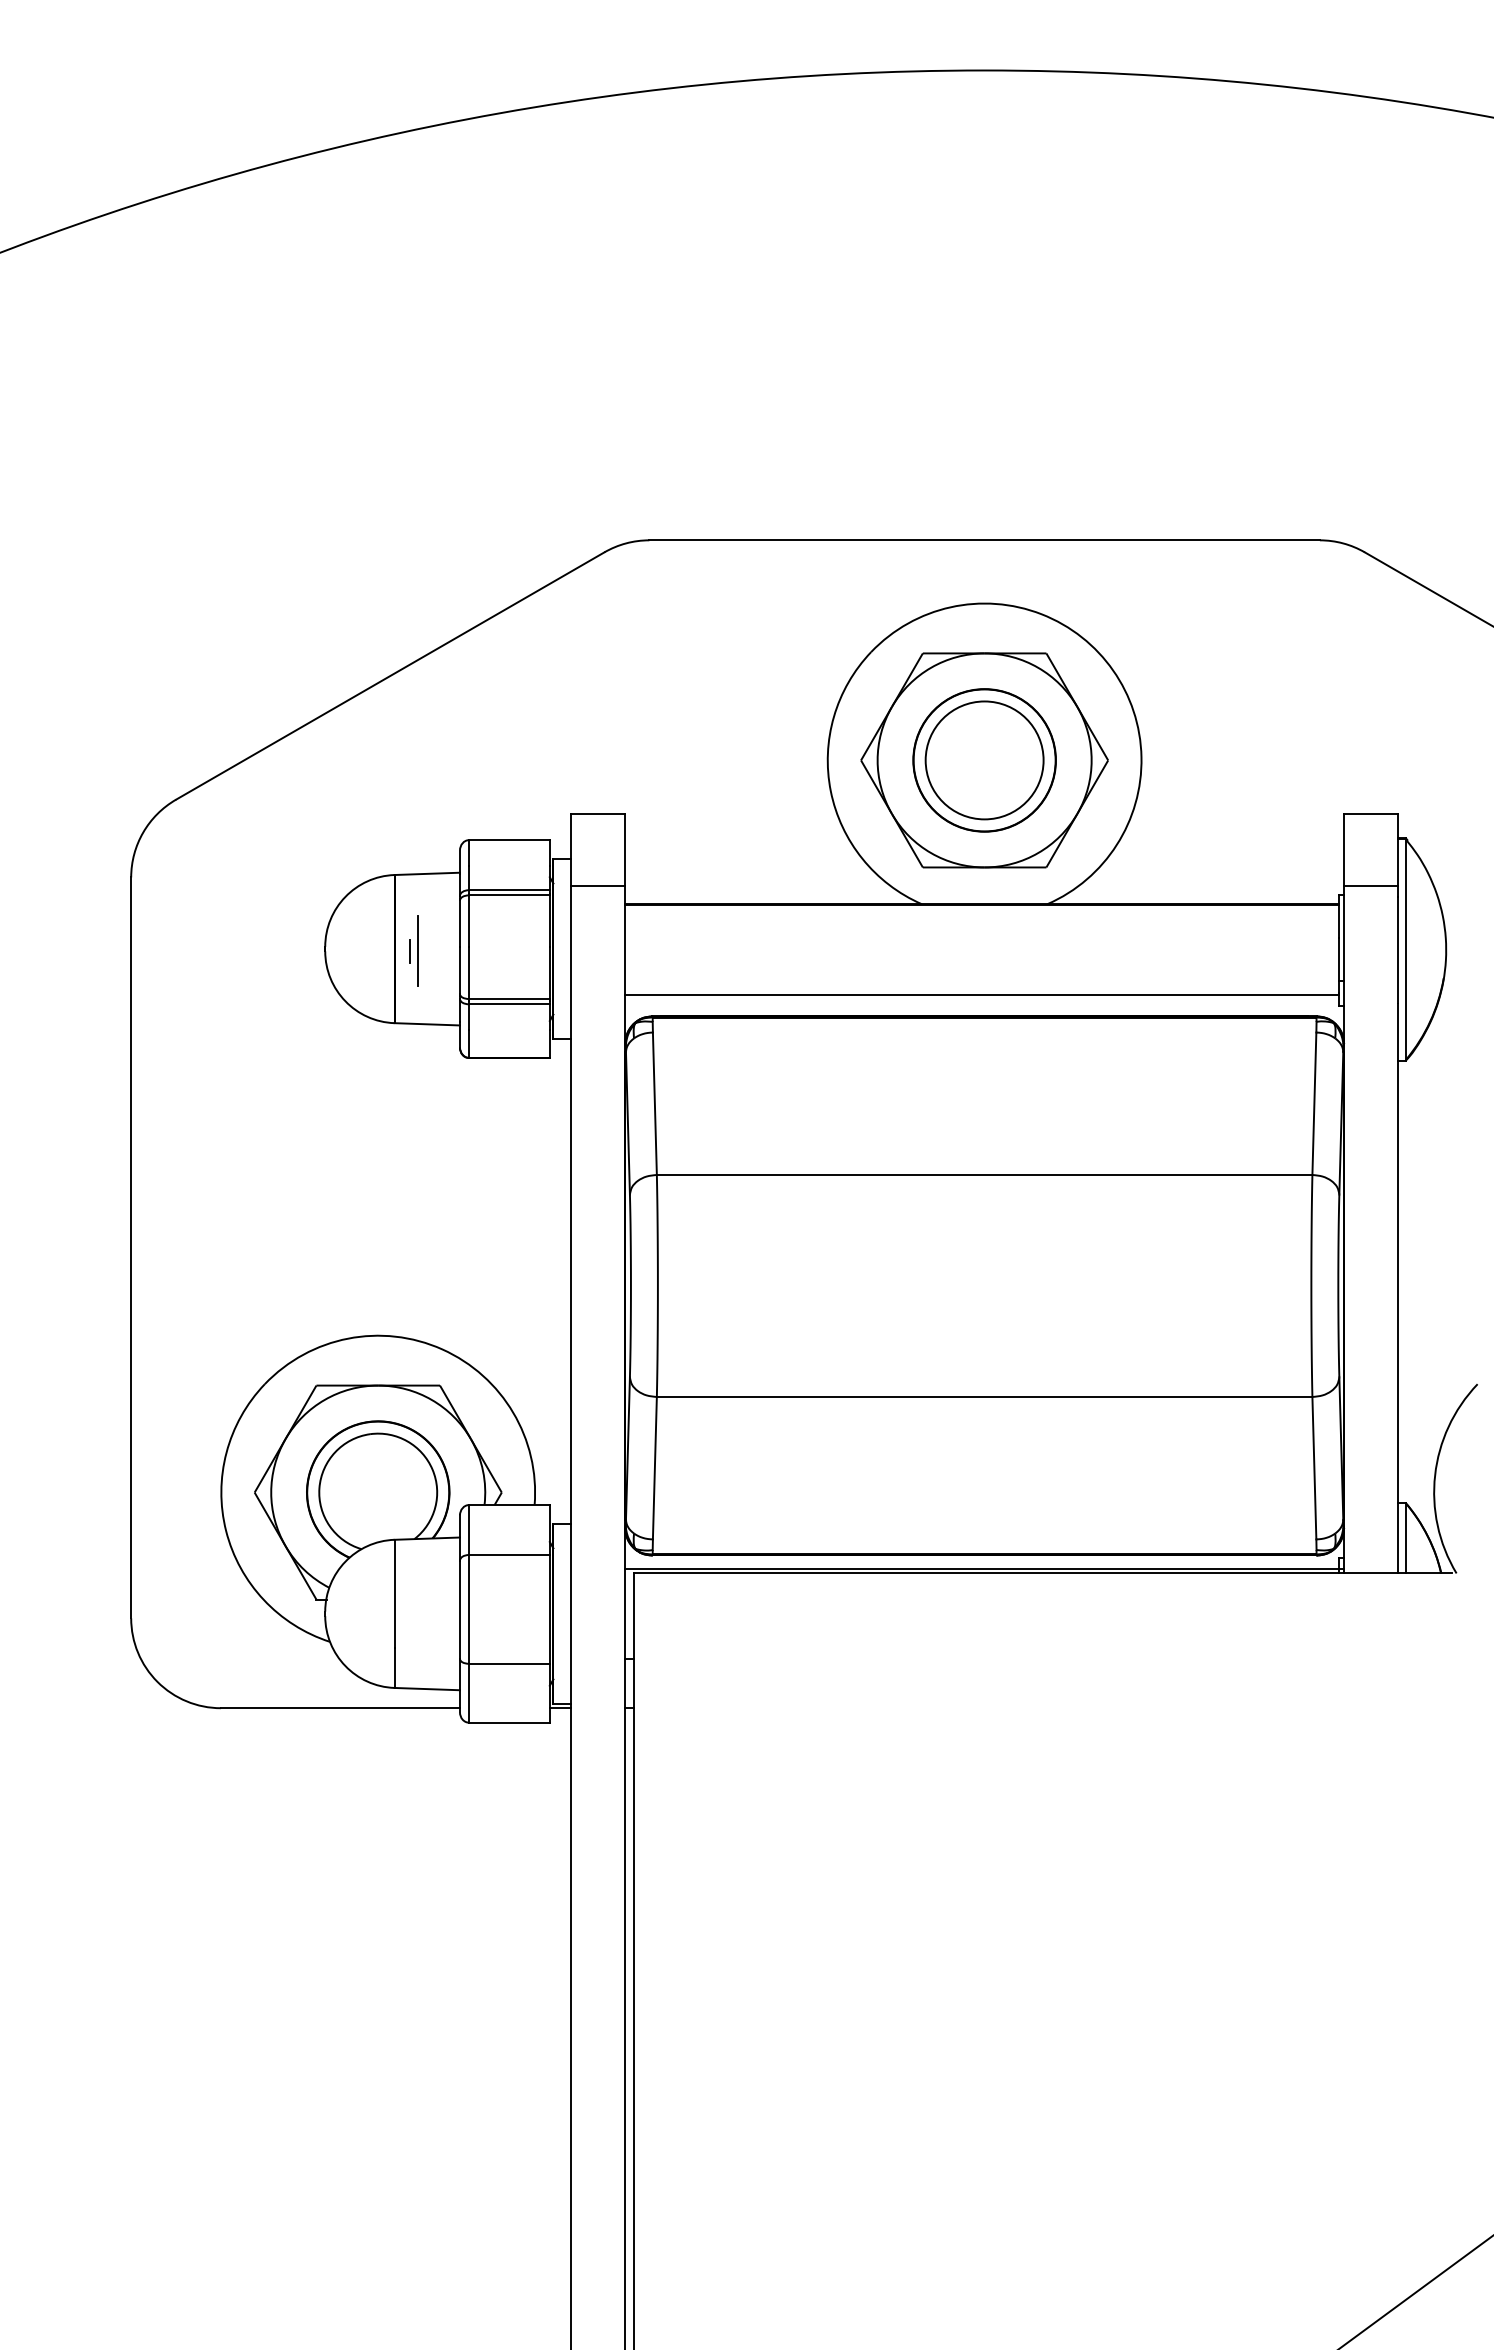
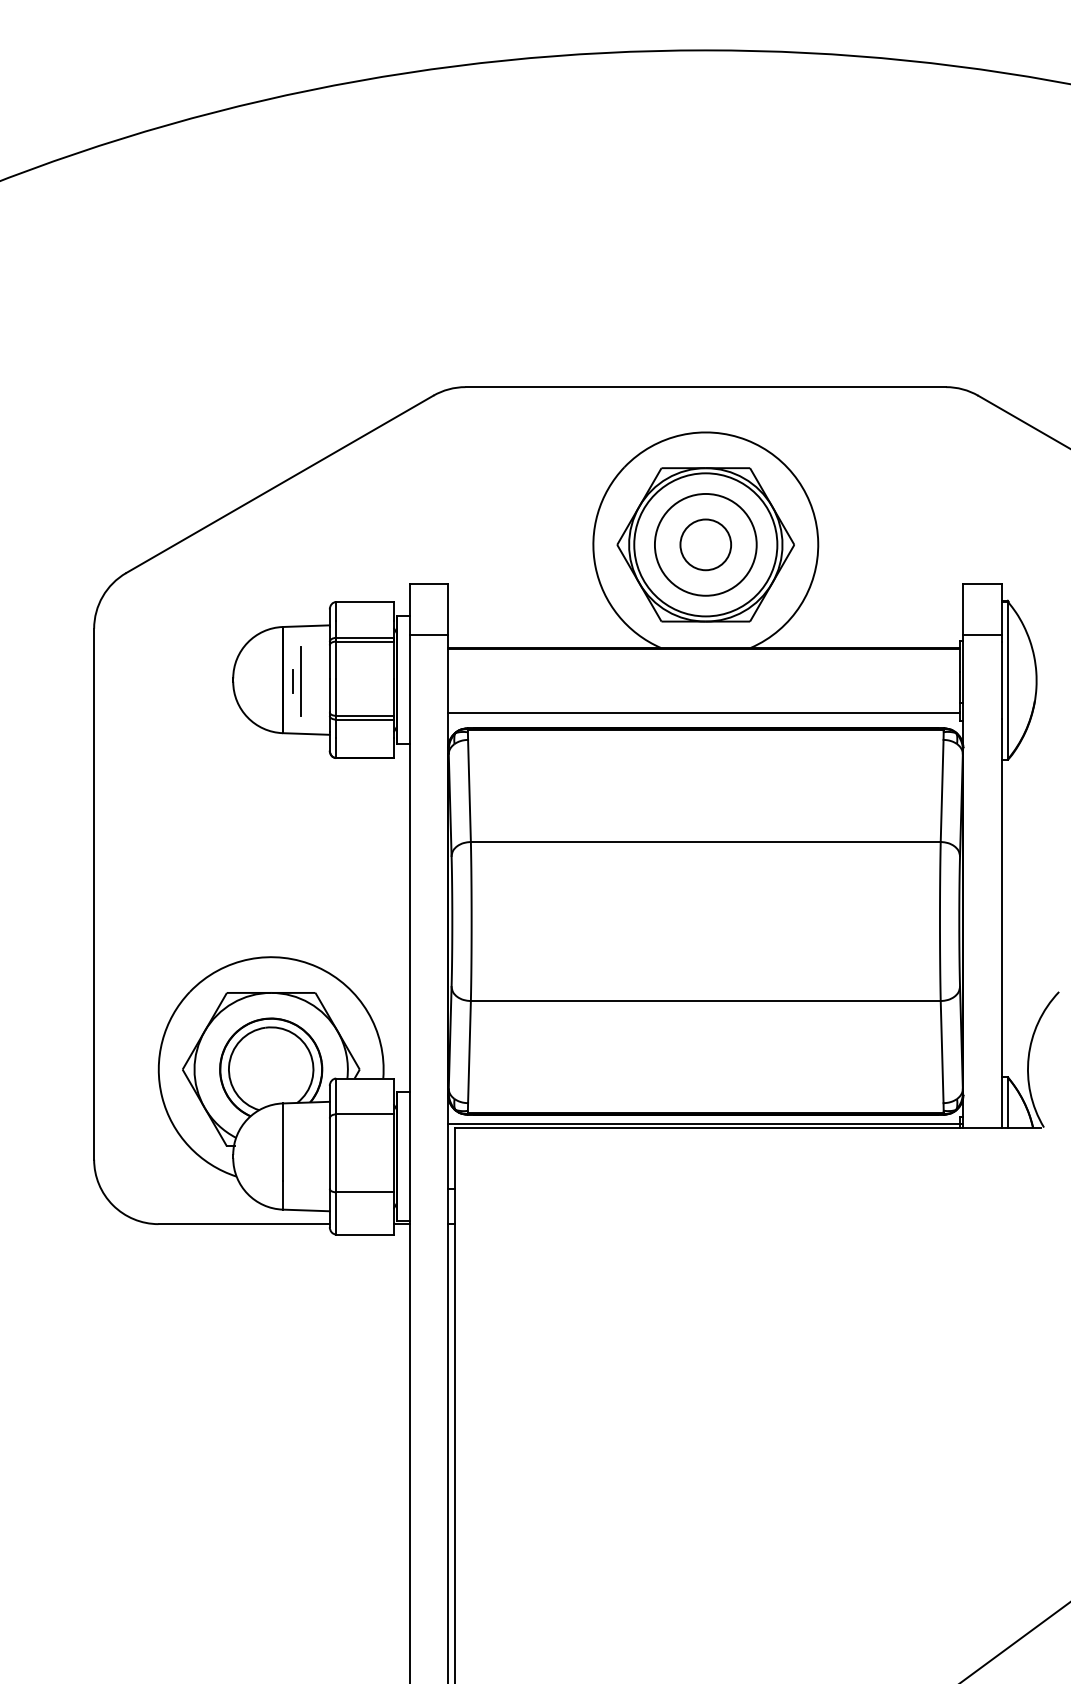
circle: (984, 760) -> (705, 544), size x0.6
circle: (984, 760) -> (705, 544), size x1.4
part: (413, 950) -> (296, 681), size x1.4

